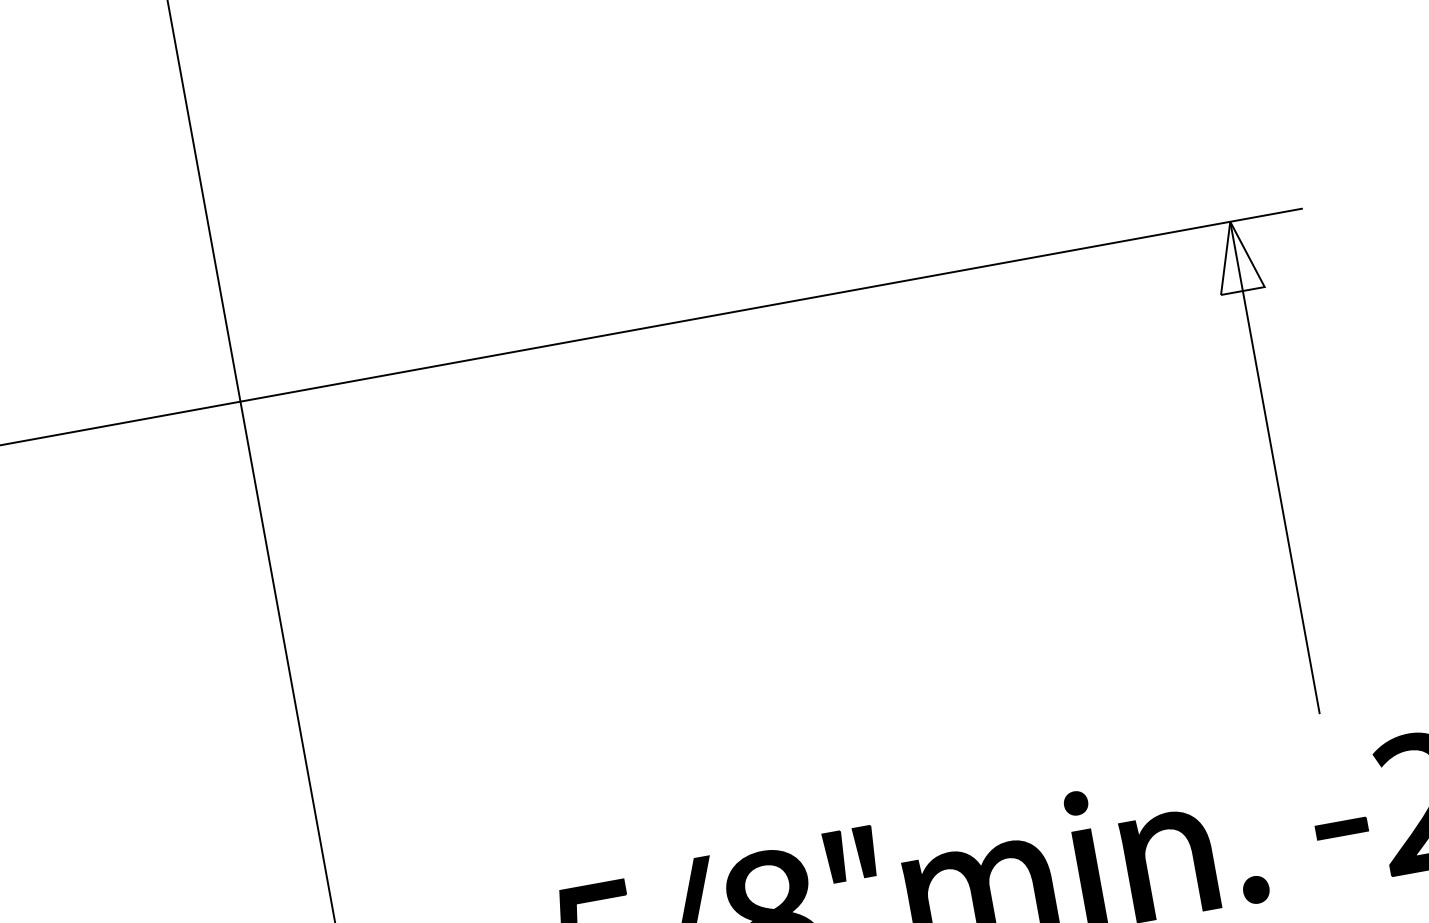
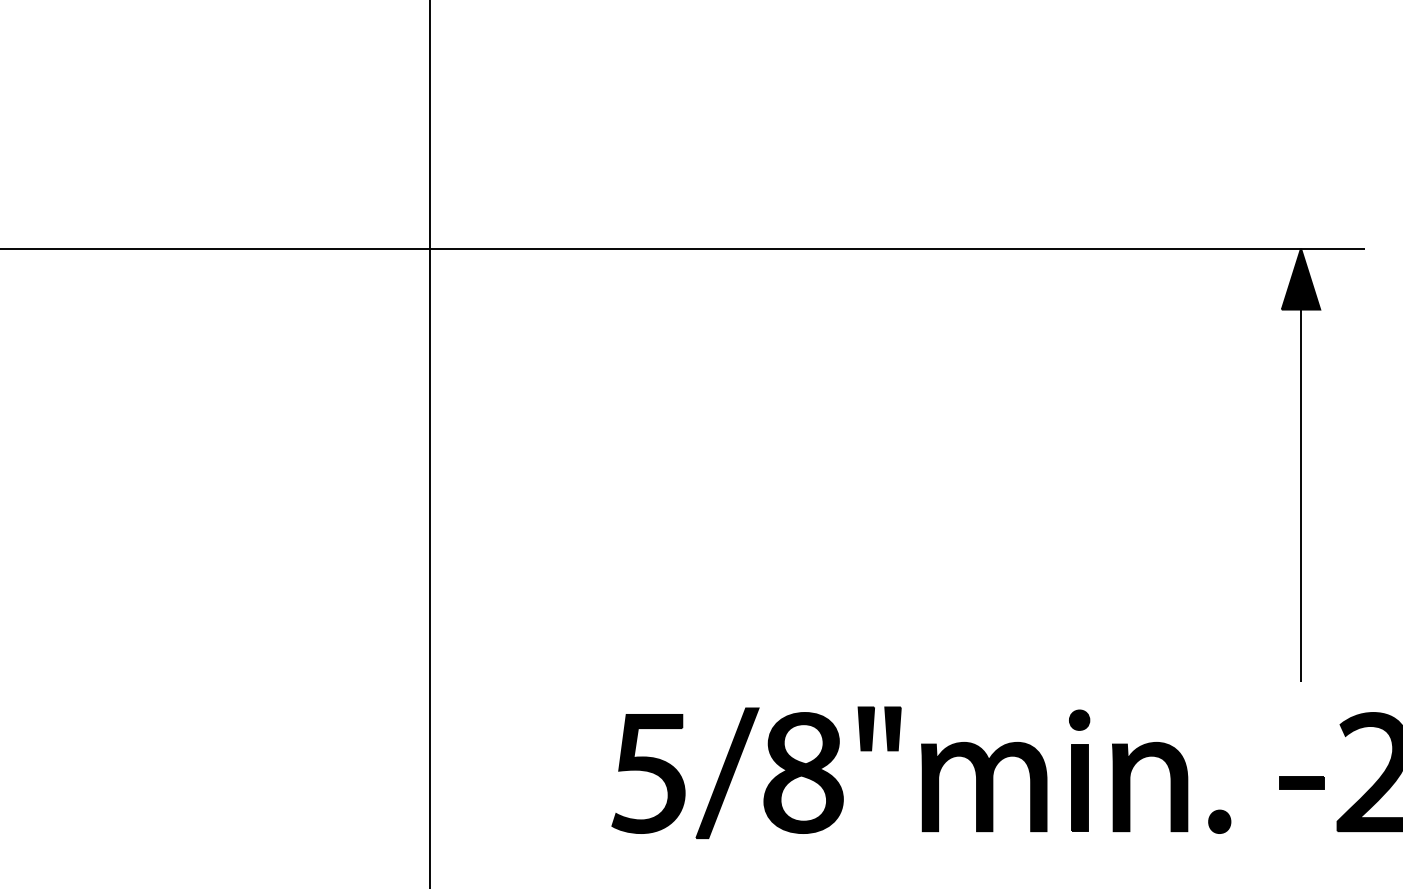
fill: (1235, 255) -> (1300, 278), added

